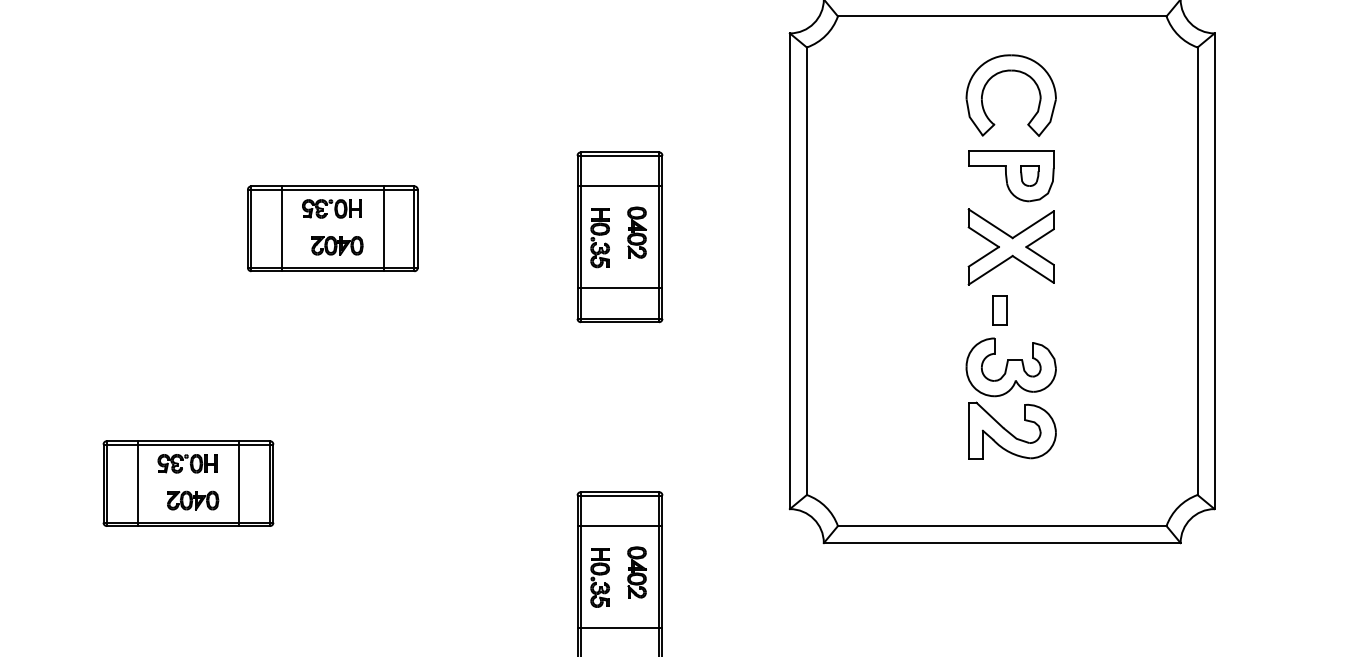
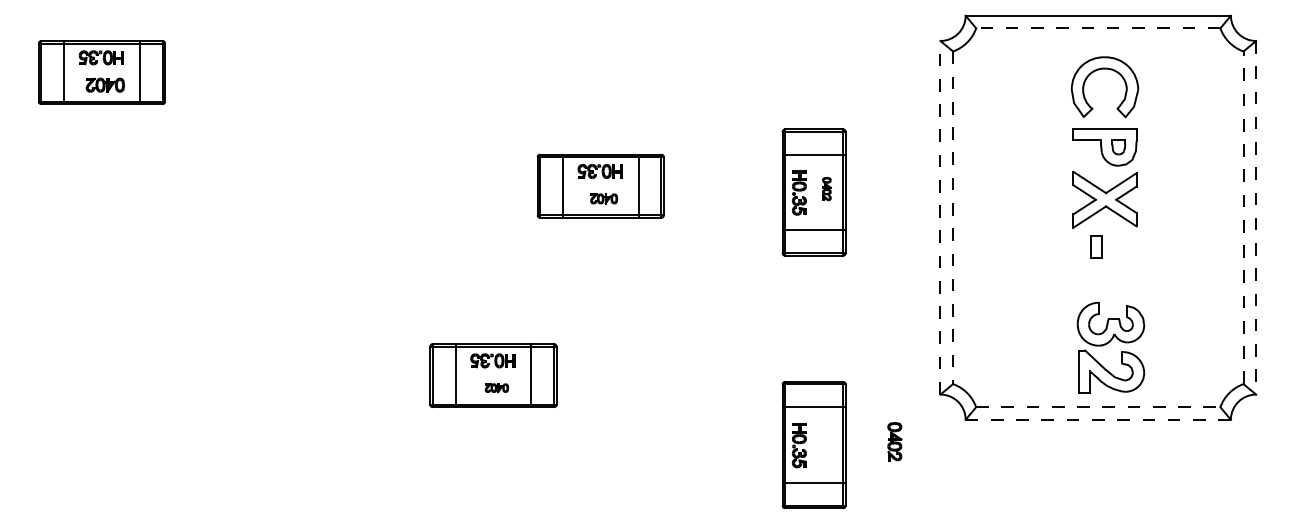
line: (1001, 16) -> (1097, 28), solid -> dashed
part: (636, 231) -> (826, 188), size x0.6
part: (336, 245) -> (603, 198), size x0.7
line: (789, 270) -> (940, 217), solid -> dashed
line: (1197, 270) -> (1243, 217), solid -> dashed
line: (1215, 270) -> (1256, 217), solid -> dashed
line: (807, 272) -> (953, 218), solid -> dashed
part: (1010, 398) -> (1110, 347), moved
part: (192, 499) -> (496, 387), size x0.6
line: (1002, 526) -> (1098, 407), solid -> dashed
line: (1002, 542) -> (1098, 419), solid -> dashed
part: (636, 572) -> (894, 441), moved

